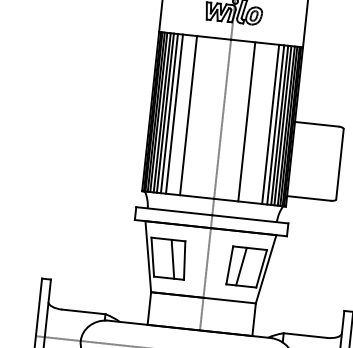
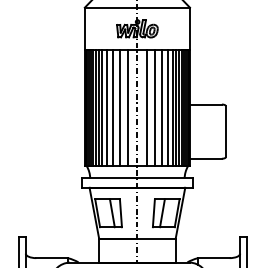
line: (180, 115) -> (106, 108), added
line: (198, 117) -> (119, 108), added
line: (208, 118) -> (127, 108), added
line: (234, 120) -> (146, 108), added
line: (256, 123) -> (162, 108), added
line: (265, 124) -> (168, 108), added

